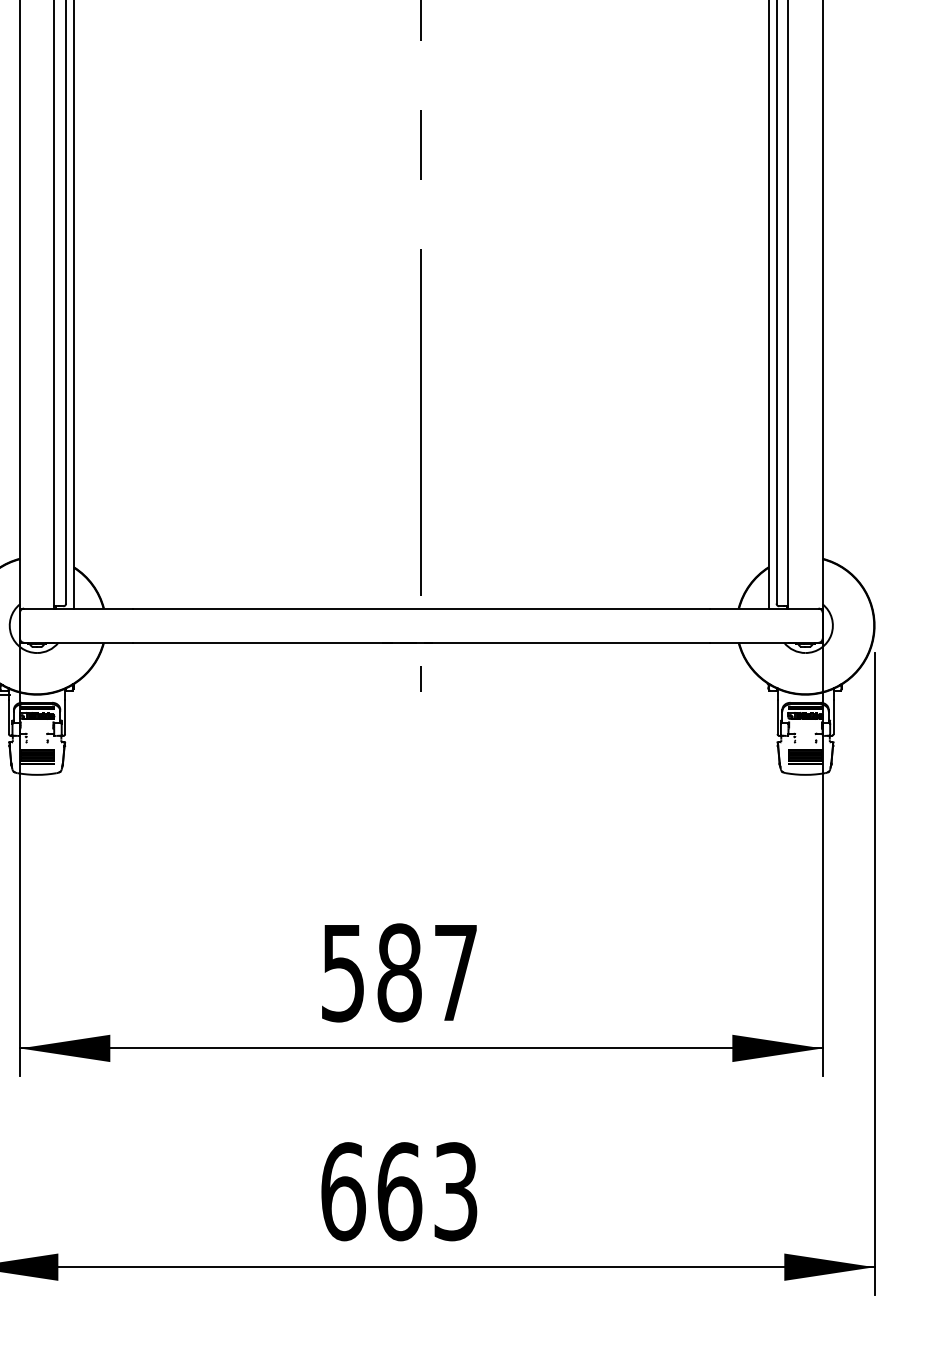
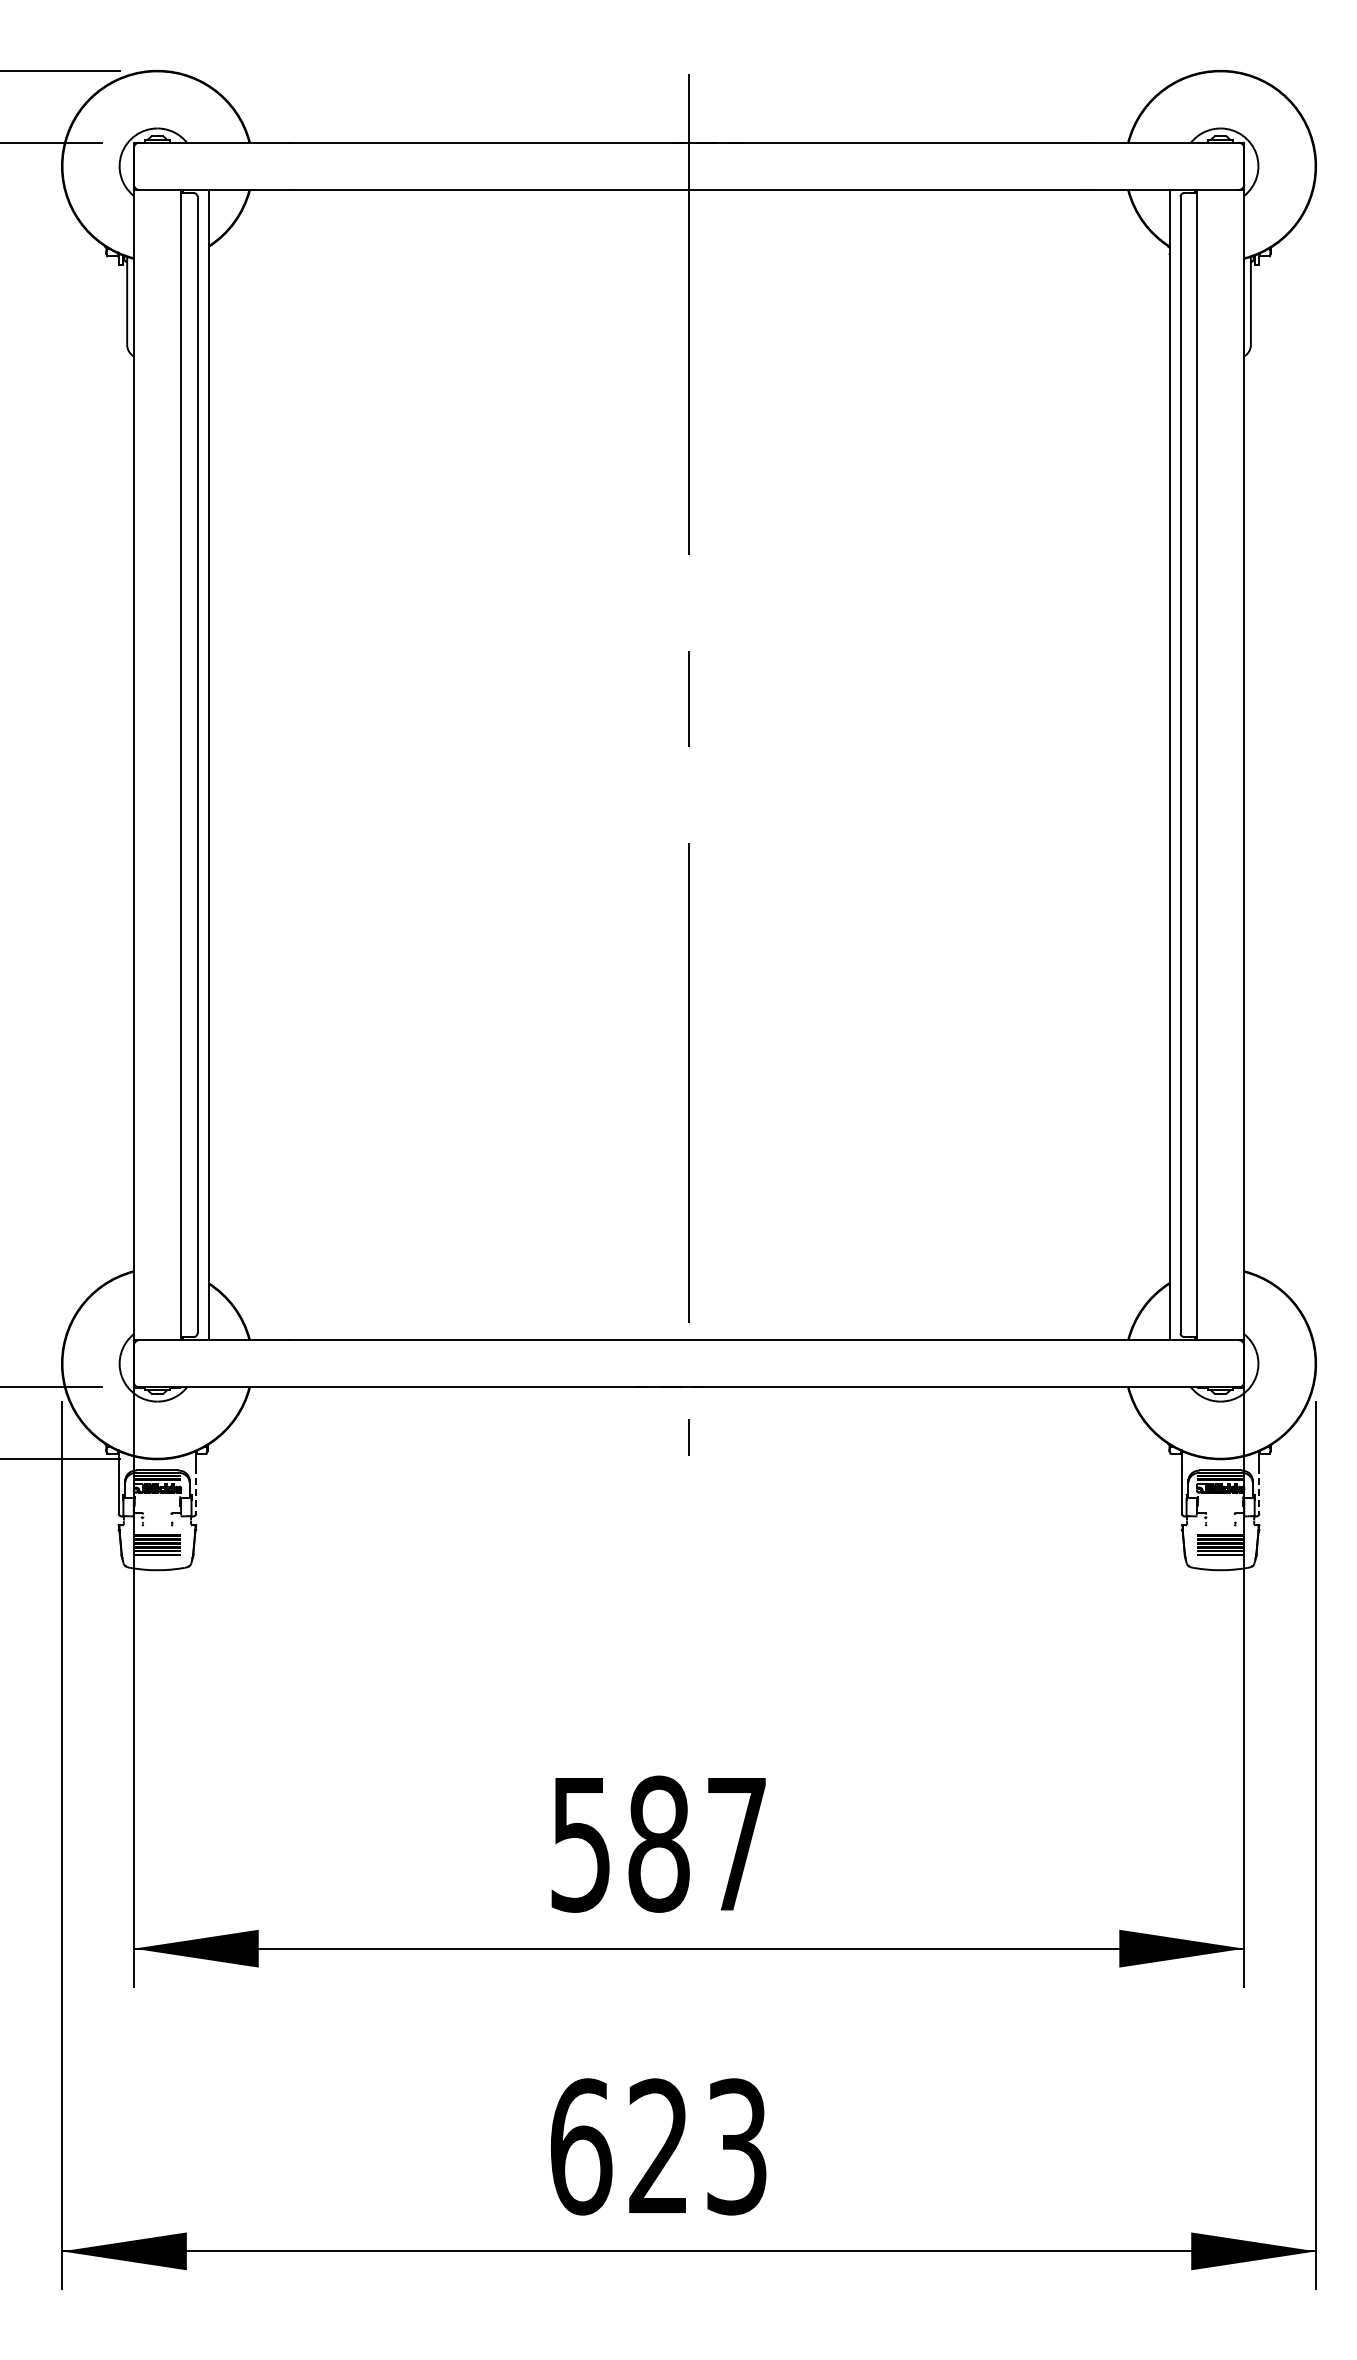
line: (65, 717) -> (196, 1490), solid -> dashed
line: (833, 717) -> (1259, 1490), solid -> dashed
text: (399, 1191) -> (659, 2146), 663 -> 623

